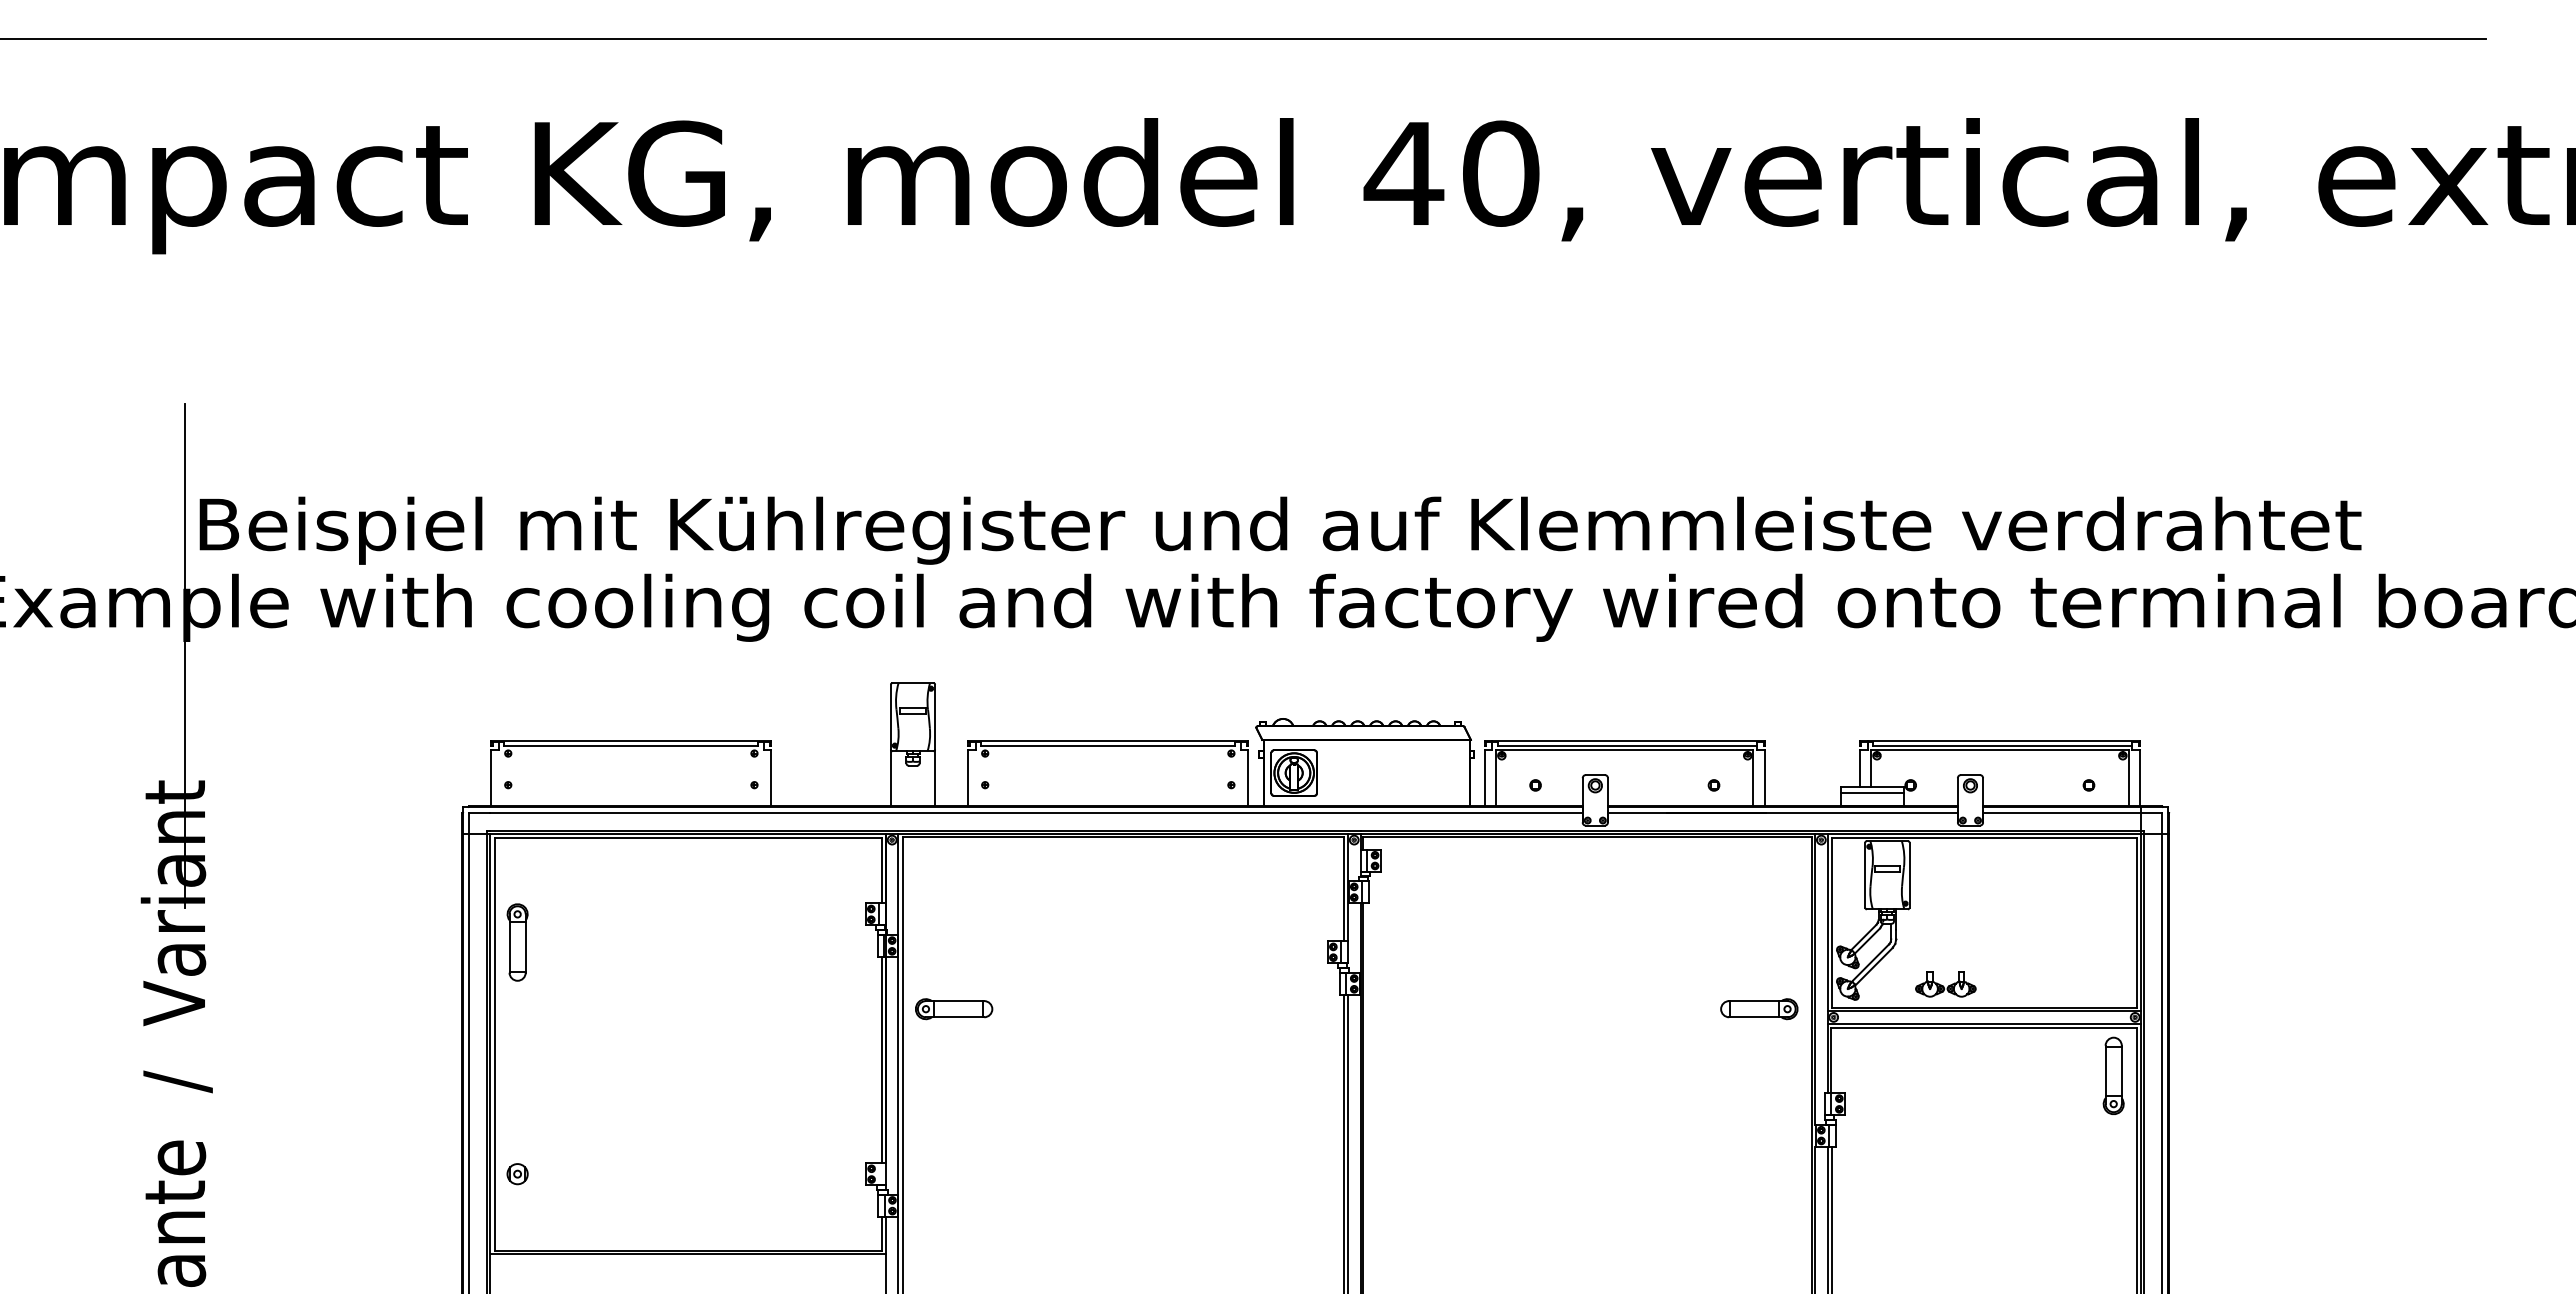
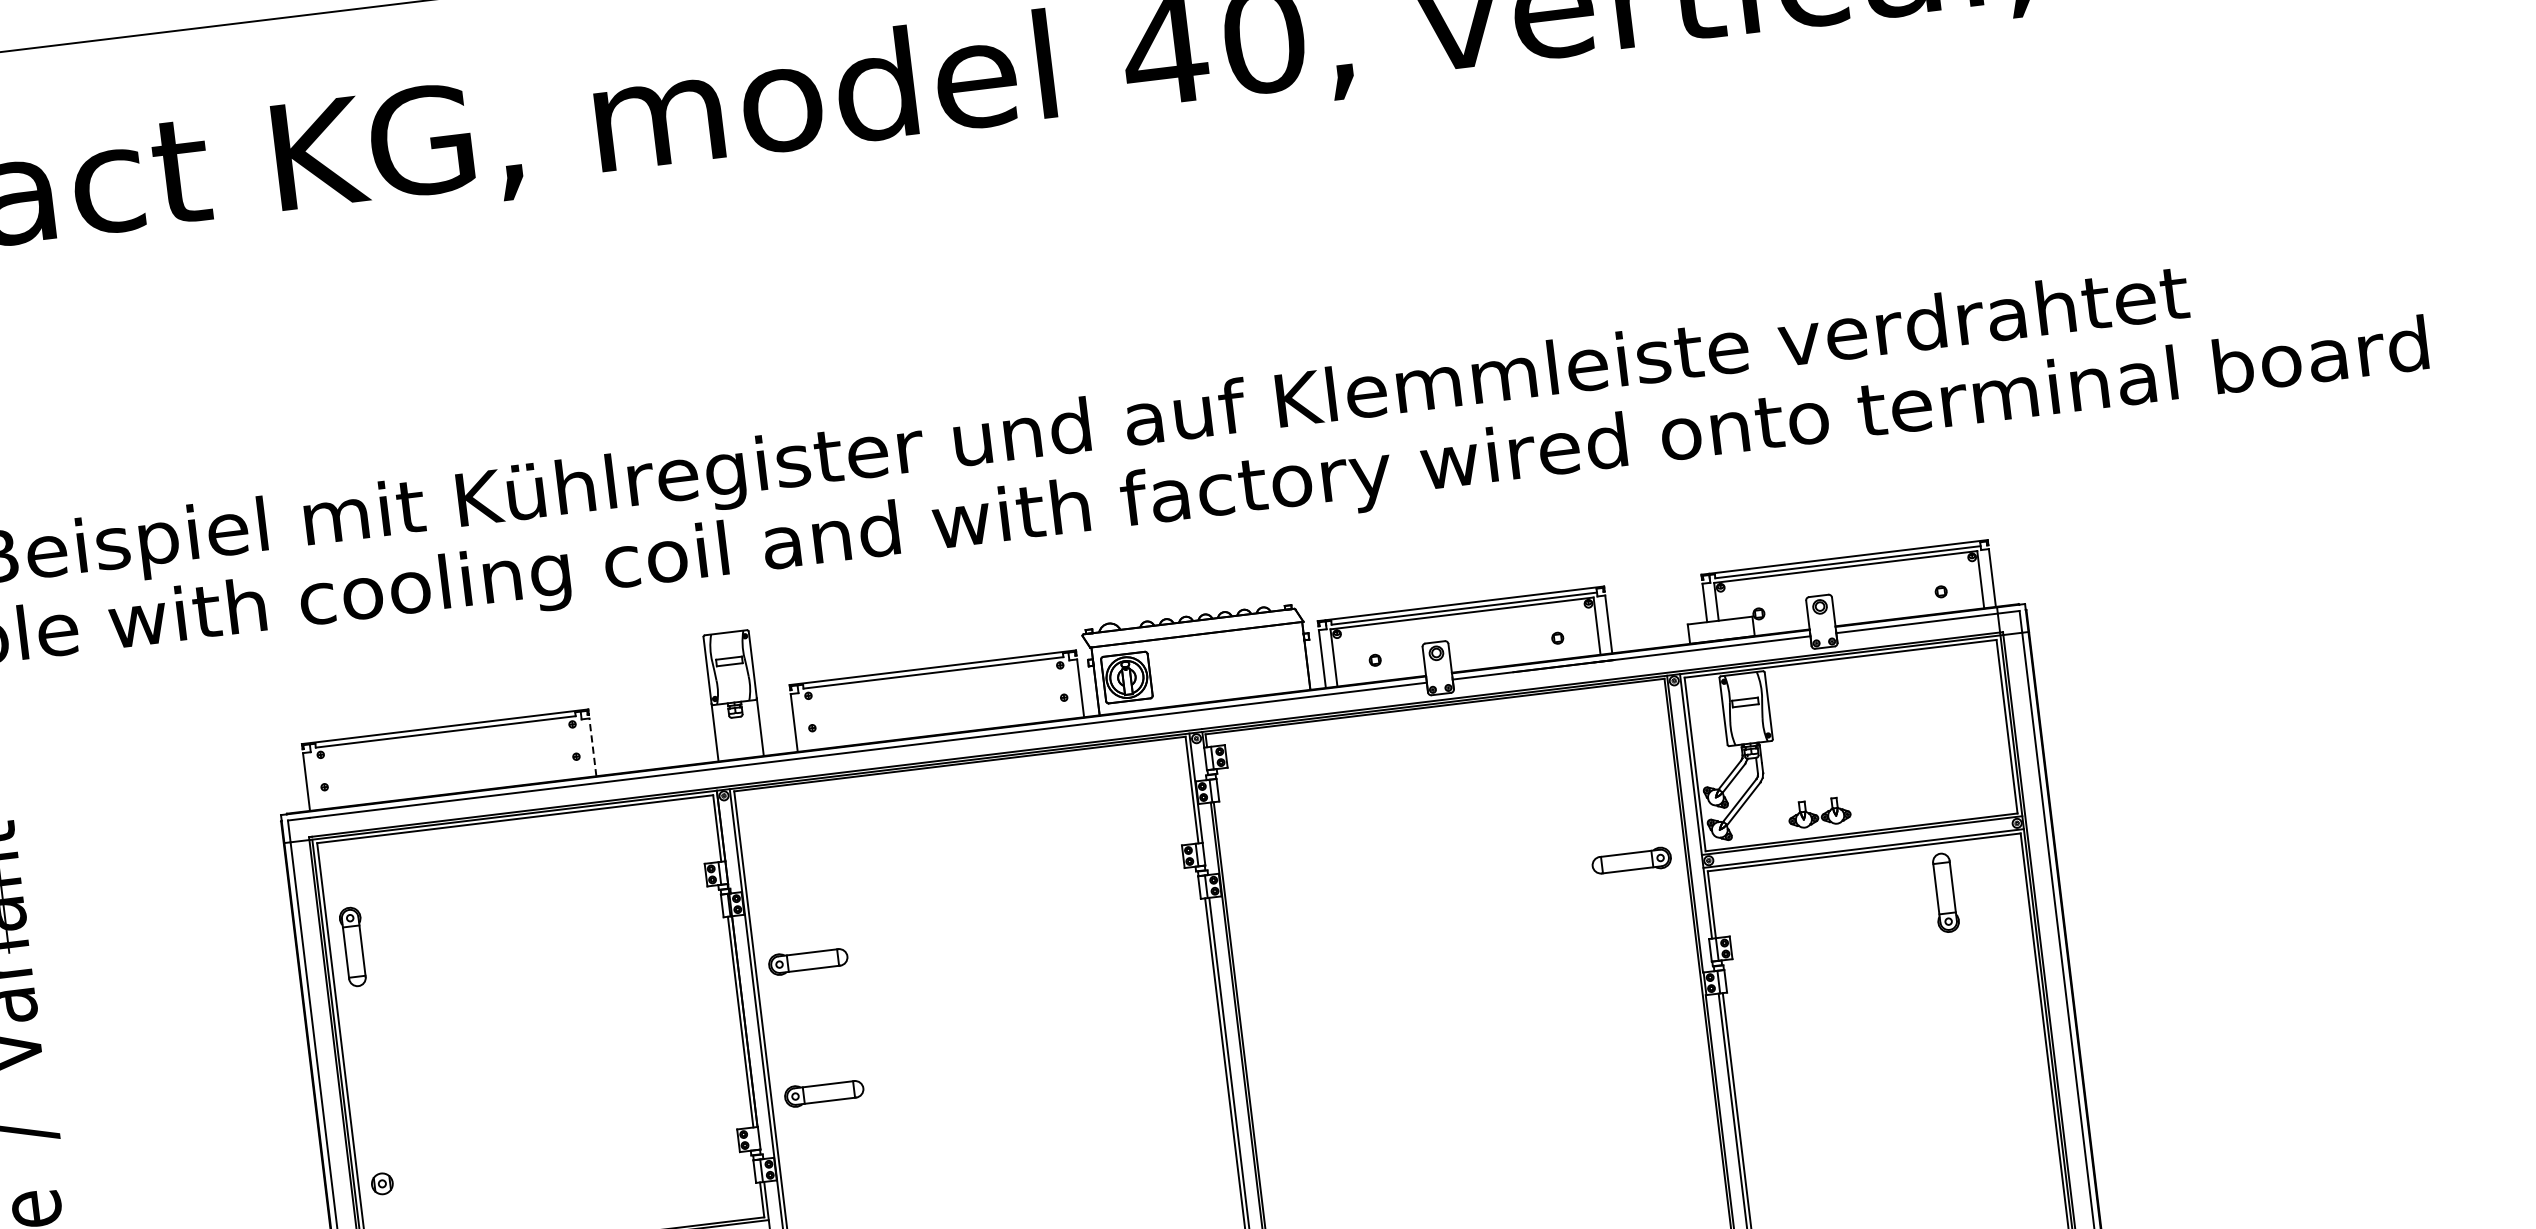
line: (771, 777) -> (592, 746), solid -> dashed
line: (1872, 793) -> (1720, 626), removed
part: (2113, 1075) -> (1944, 892), moved
part: (954, 1138) -> (824, 1093), added

